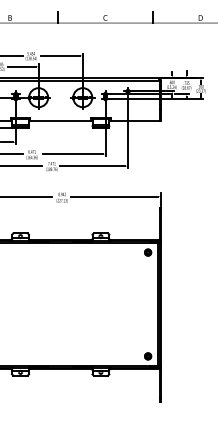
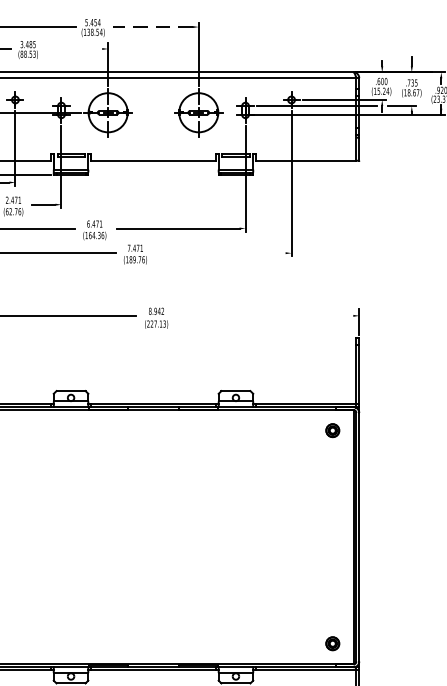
line: (59, 55) -> (150, 26), solid -> dashed
line: (21, 66) -> (72, 48), removed
line: (92, 166) -> (218, 253), removed
line: (114, 196) -> (263, 315), removed

